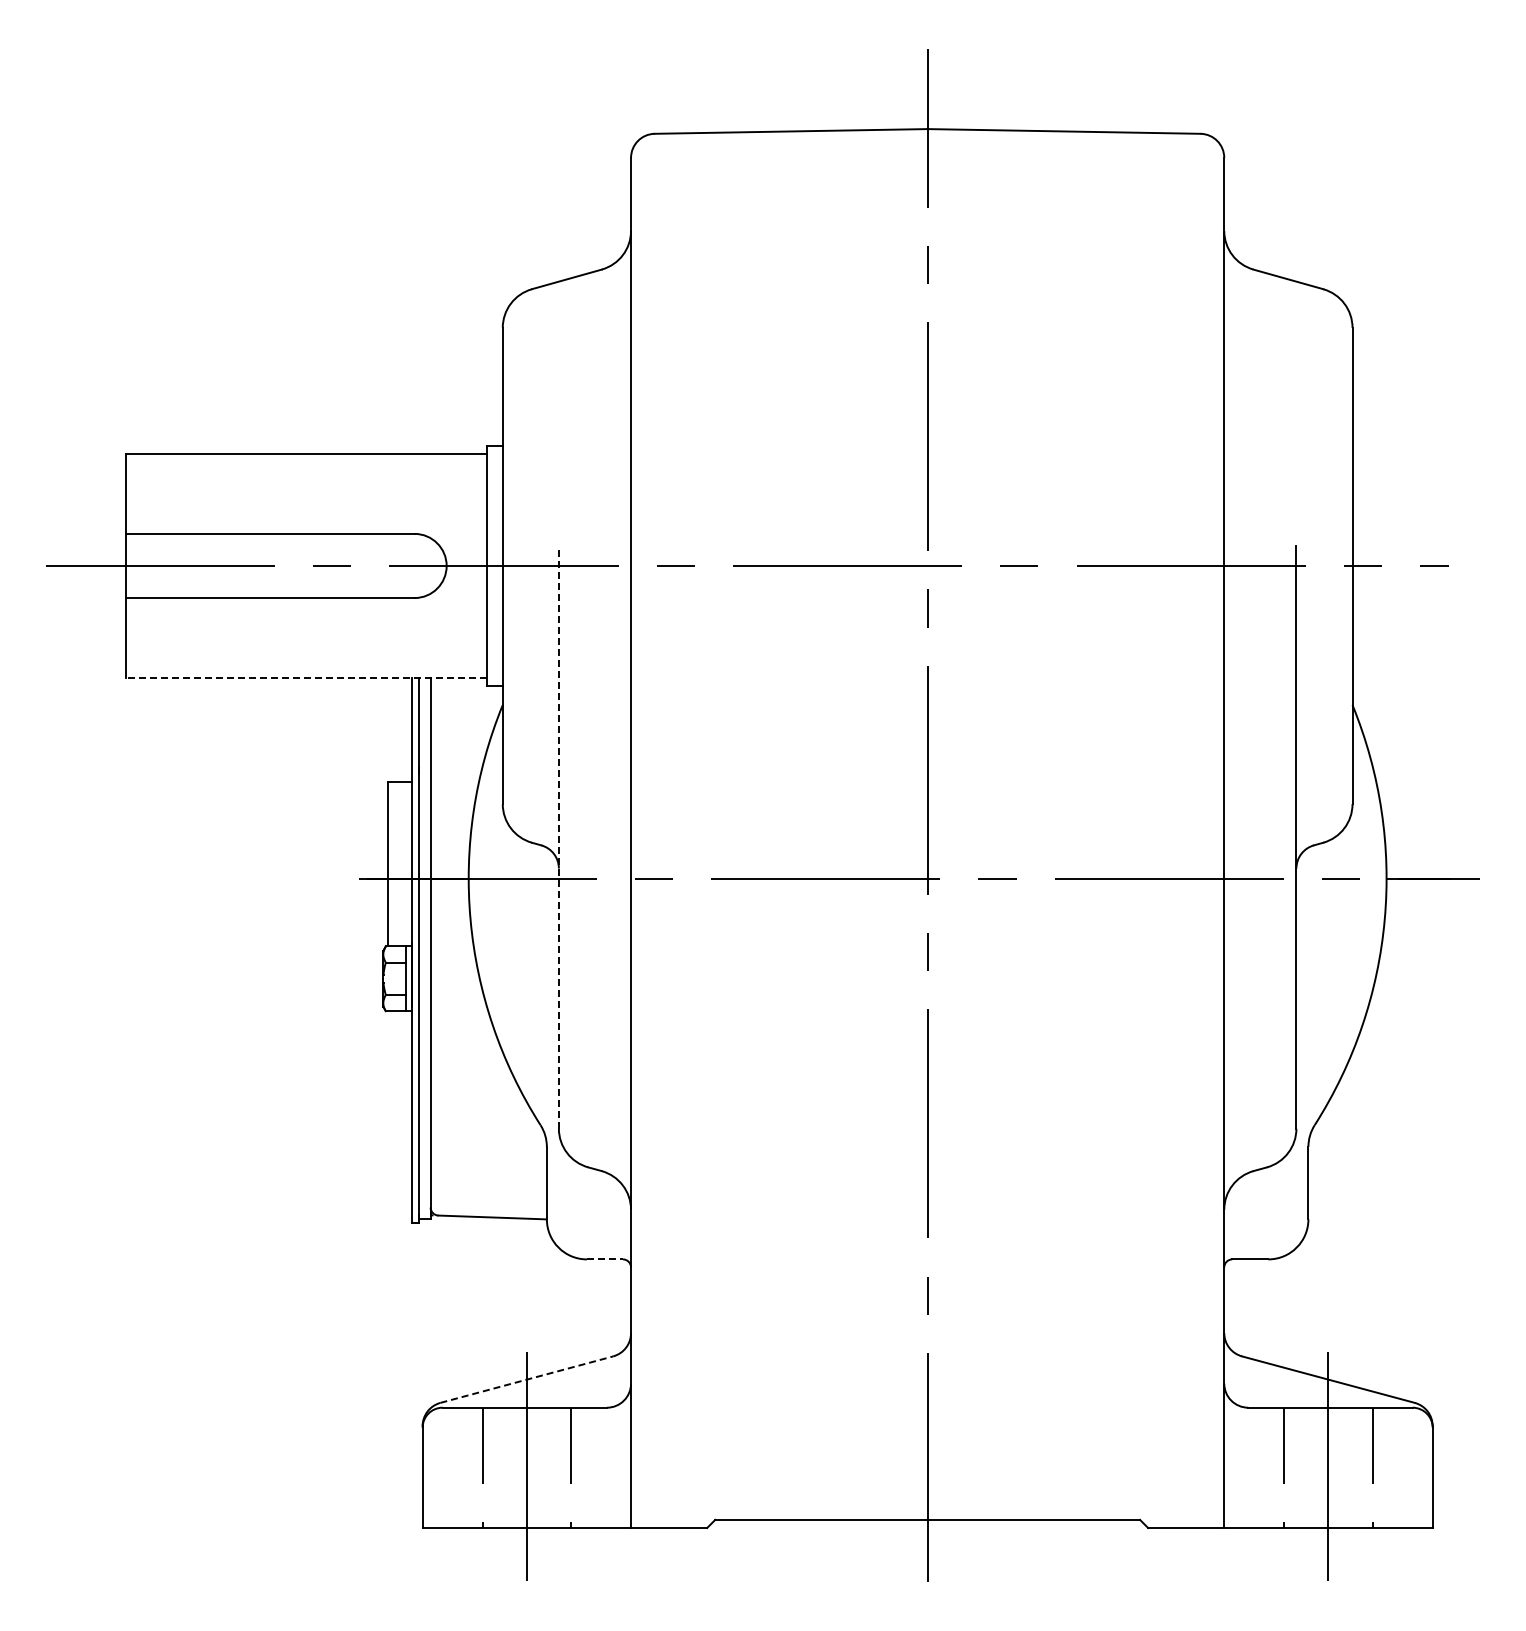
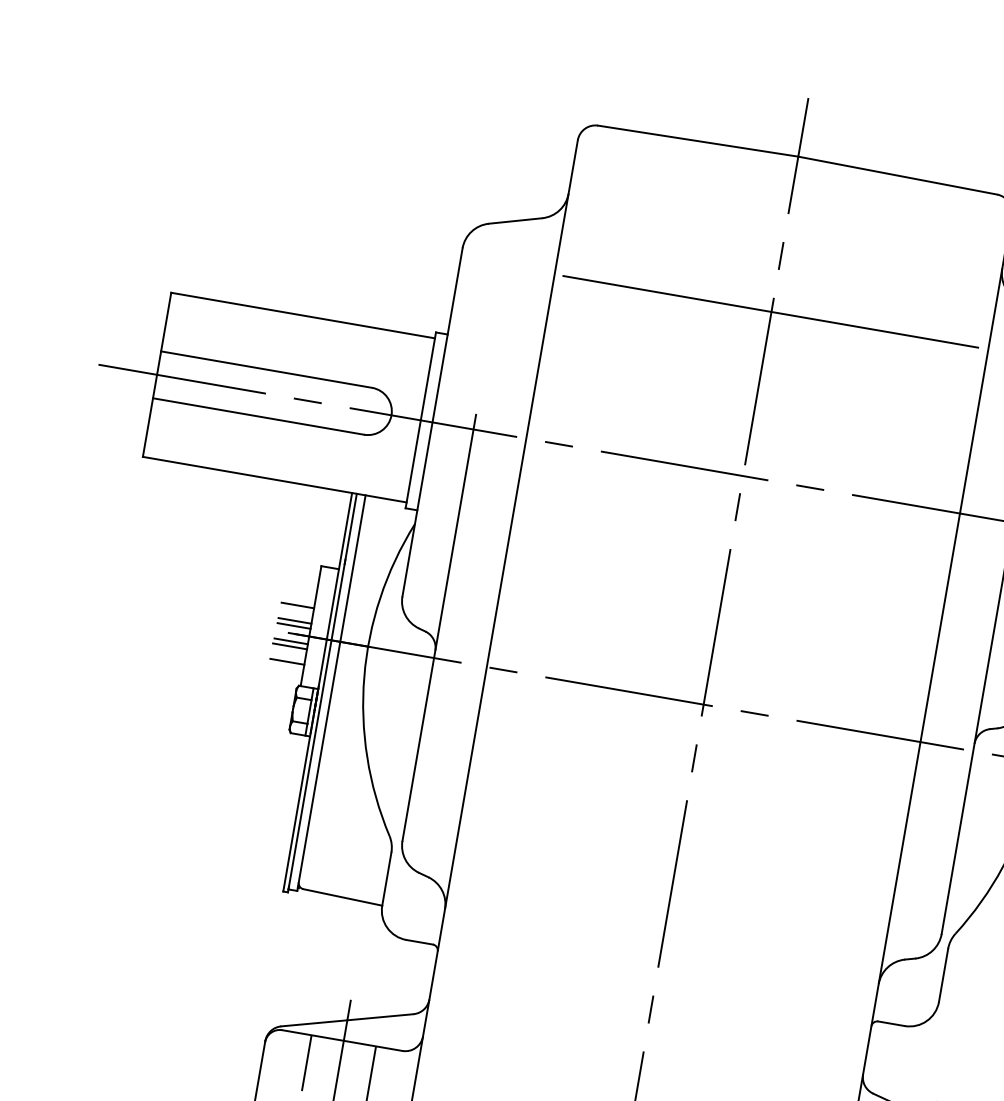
line: (926, 341) -> (770, 311), added
line: (305, 678) -> (274, 479), dashed -> solid
line: (558, 836) -> (439, 627), dashed -> solid
line: (365, 840) -> (297, 605), added
line: (365, 861) -> (294, 621), added
line: (365, 868) -> (293, 626), added
line: (365, 889) -> (291, 641), added
line: (364, 896) -> (289, 646), added
line: (364, 917) -> (287, 661), added
line: (605, 1259) -> (420, 942), dashed -> solid
line: (527, 1379) -> (347, 1020), dashed -> solid

